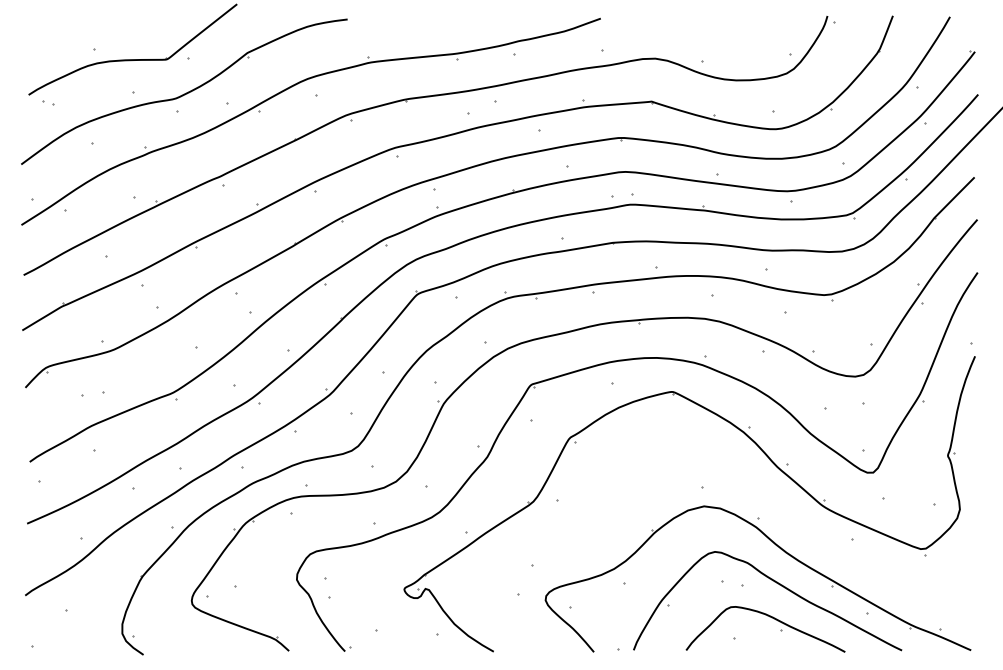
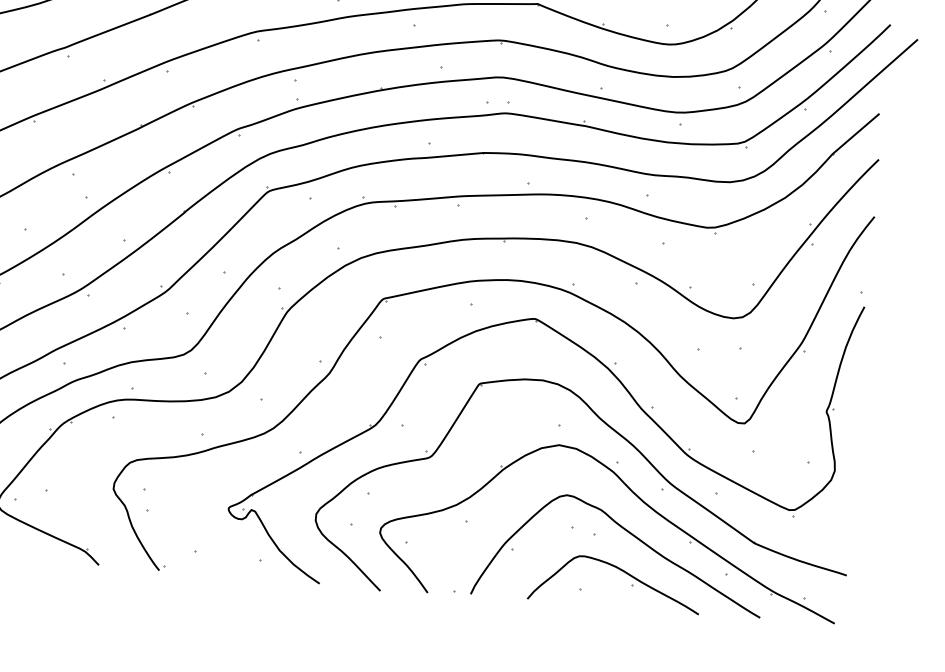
part: (770, 501) -> (631, 445), added

